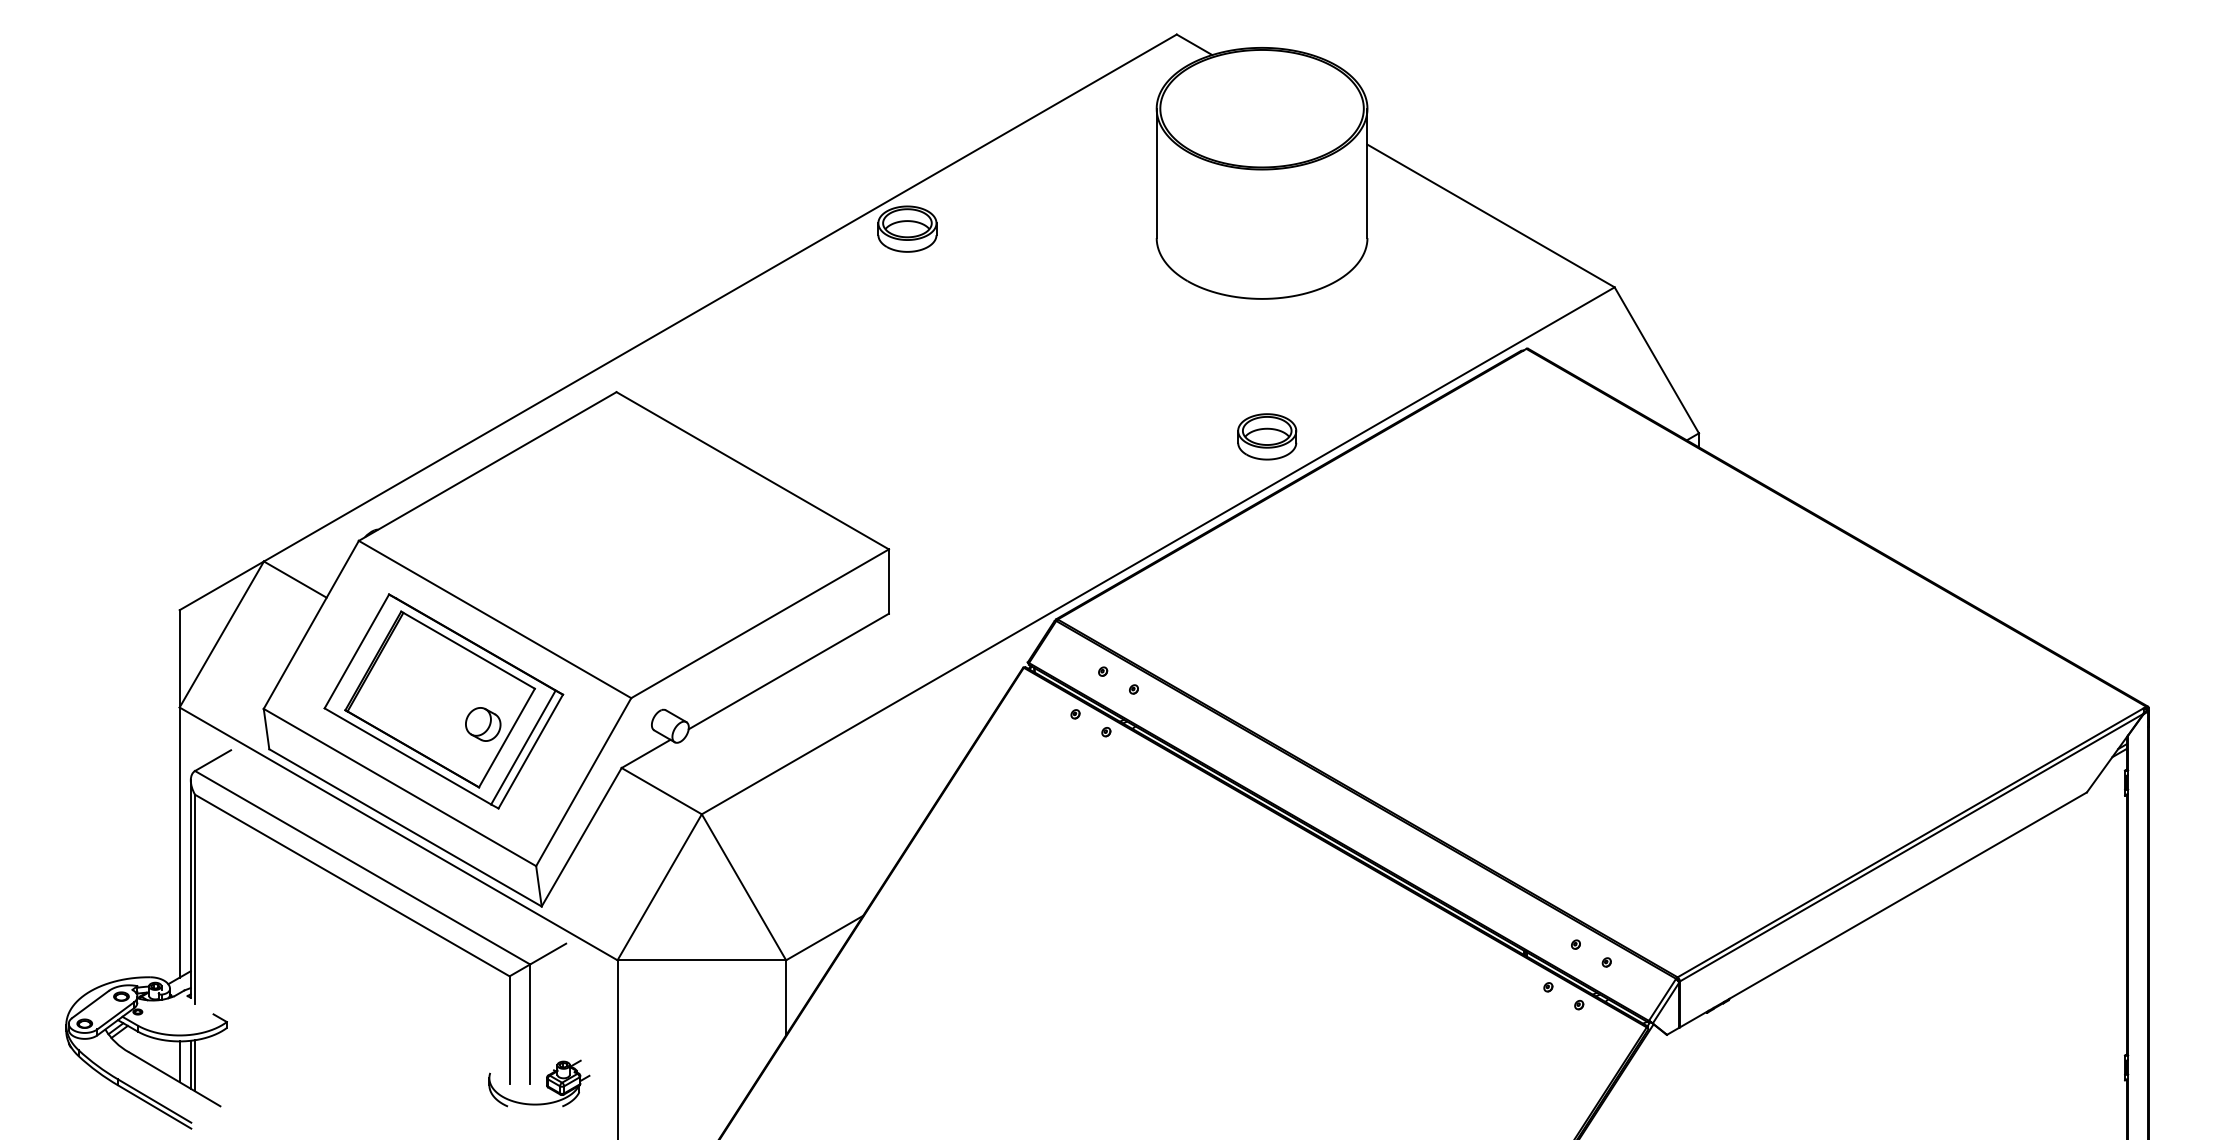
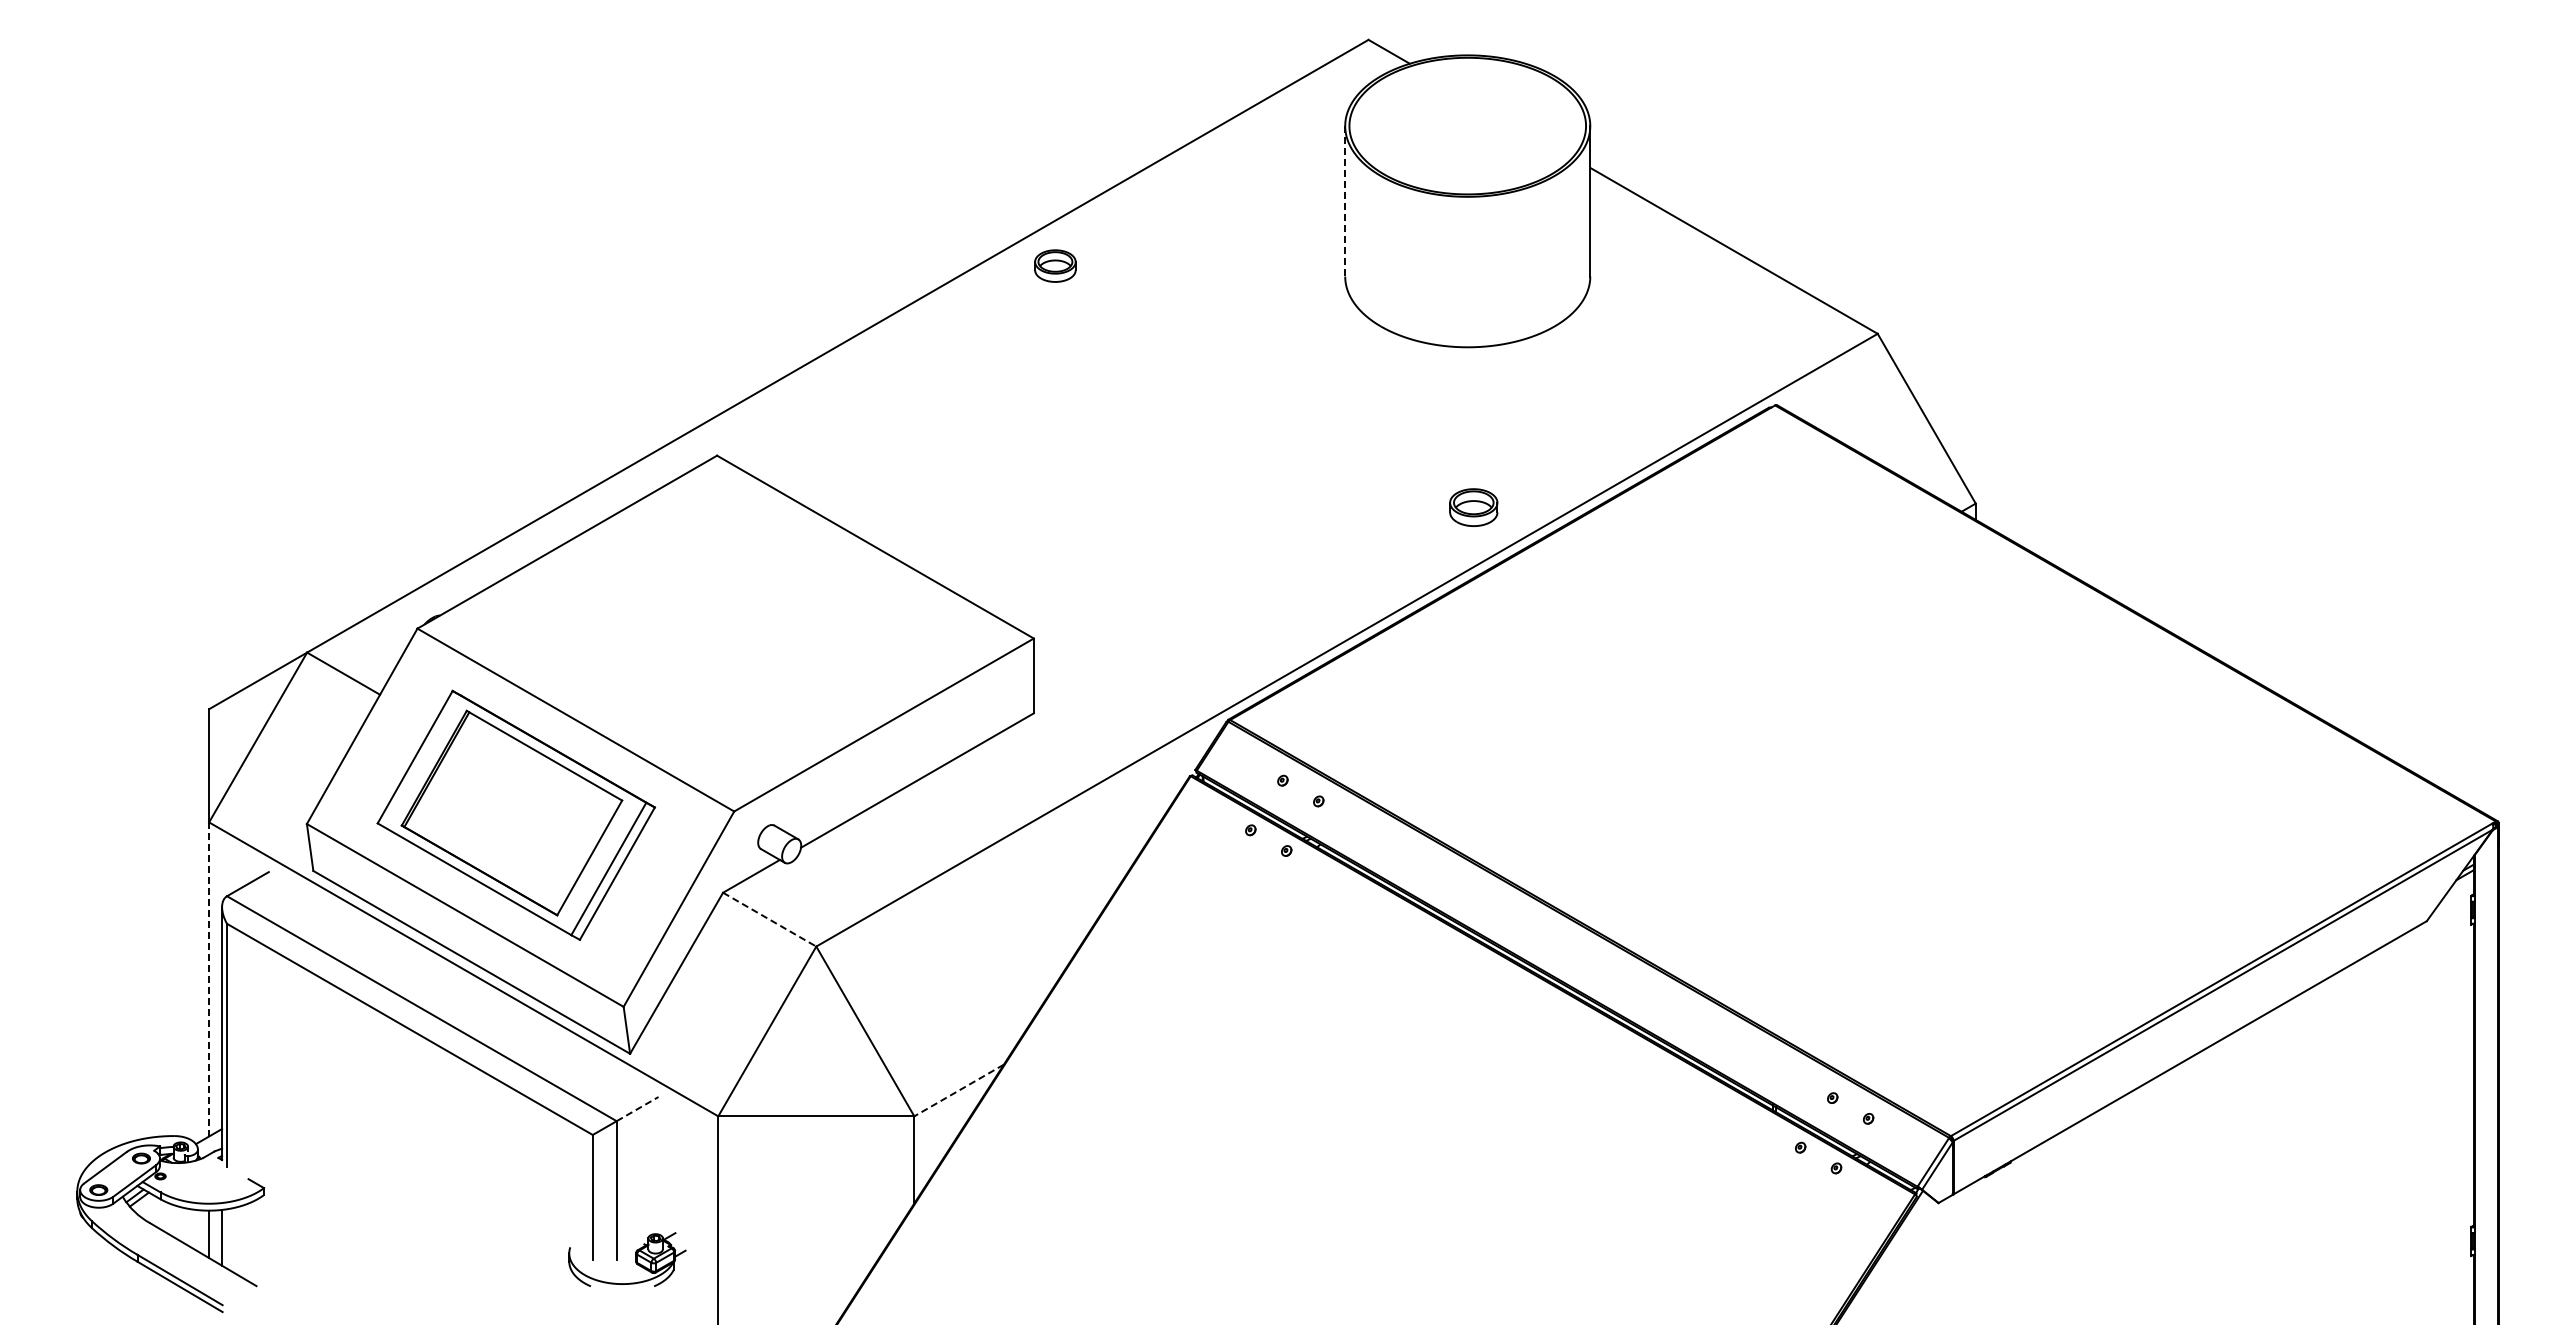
line: (1156, 173) -> (1345, 201), solid -> dashed
part: (907, 228) -> (1055, 265), size x0.6
part: (1267, 436) -> (1473, 507), size x0.7
part: (483, 724) -> (562, 842), removed
line: (661, 791) -> (769, 919), solid -> dashed
line: (179, 842) -> (209, 979), solid -> dashed
line: (824, 938) -> (959, 1090), solid -> dashed
line: (548, 953) -> (638, 1108), solid -> dashed
line: (195, 1065) -> (227, 1238), removed

